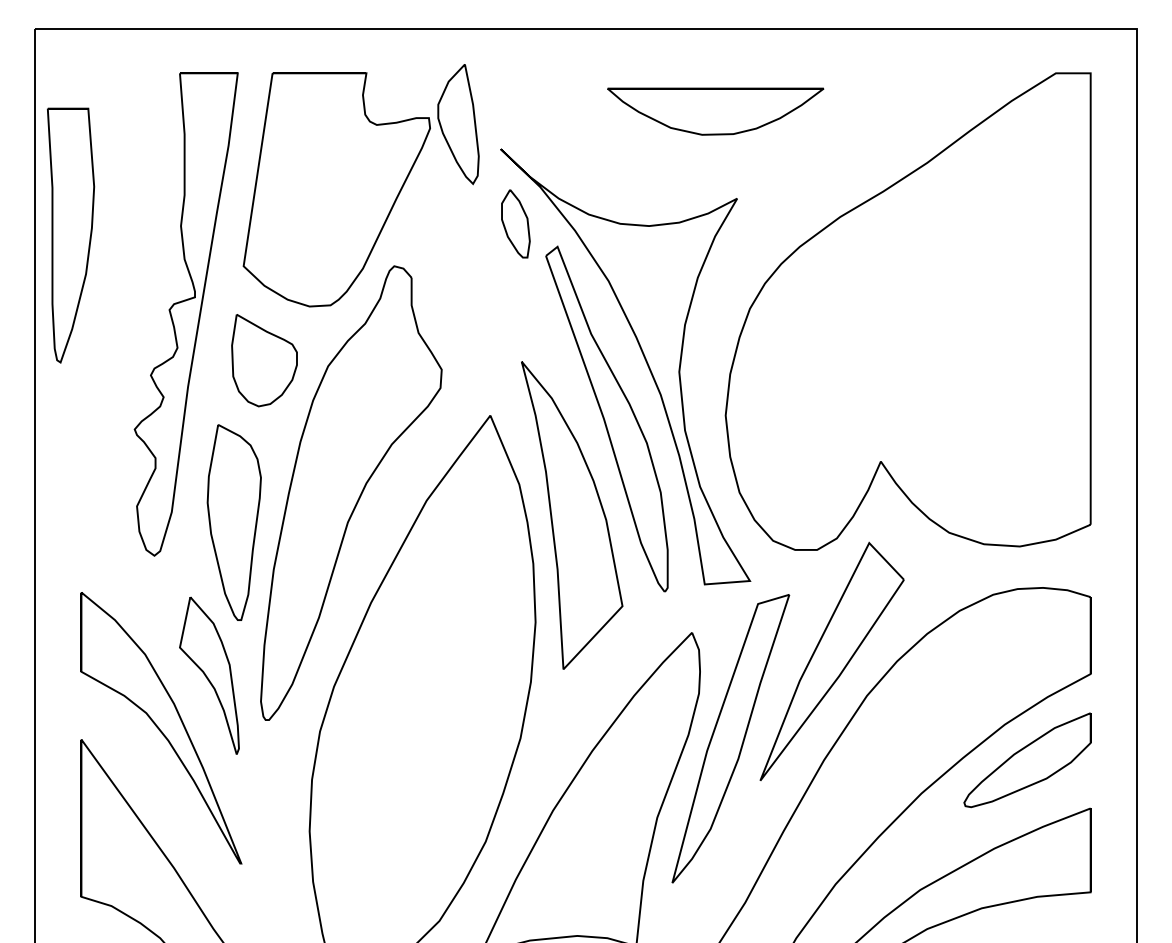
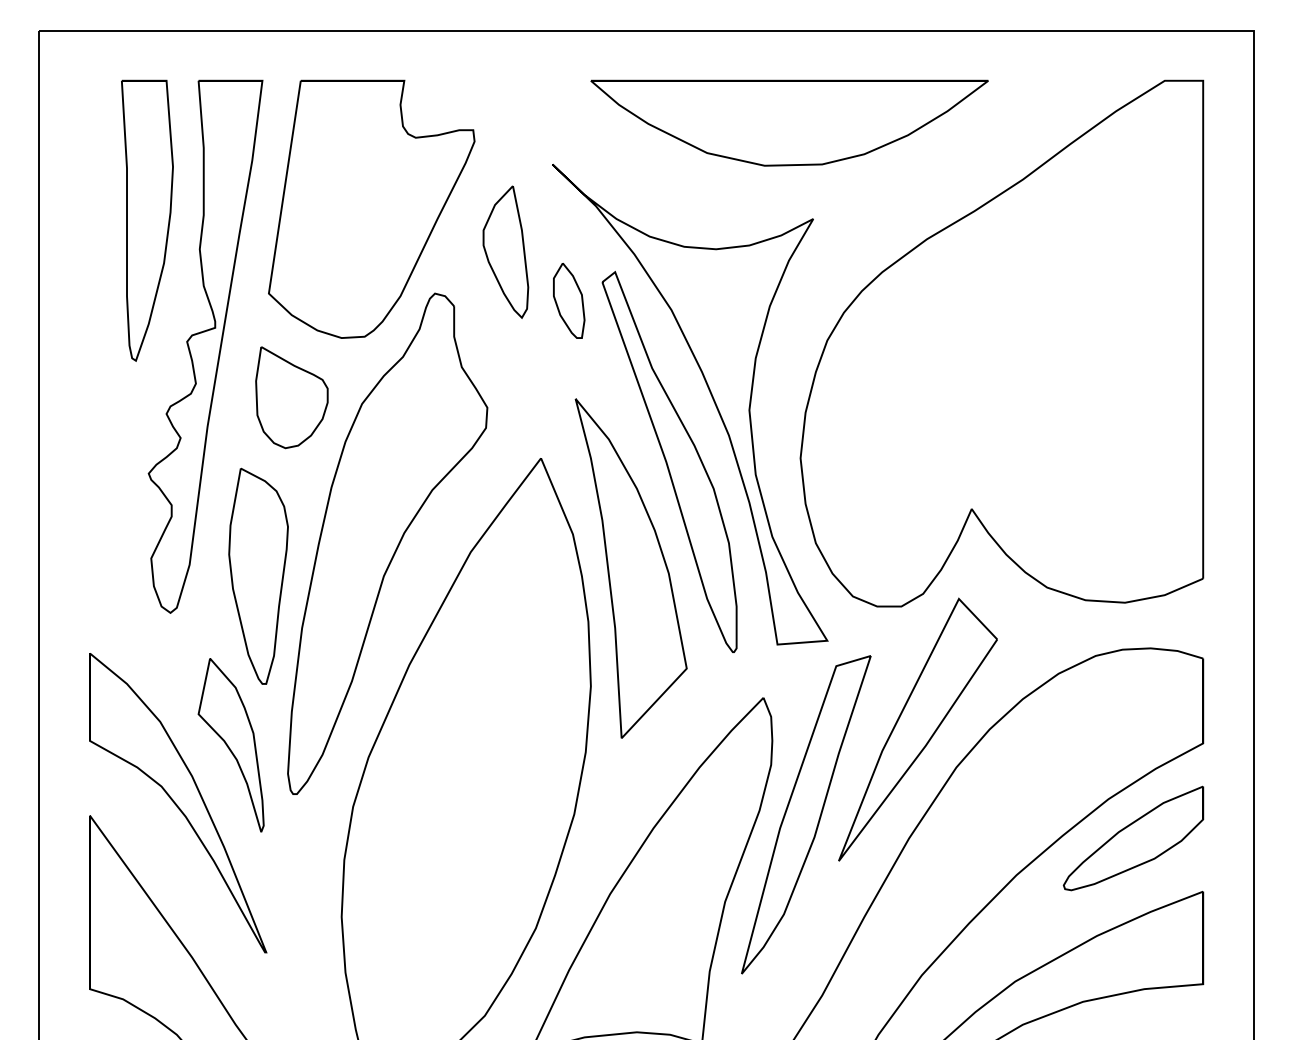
part: (715, 111) -> (789, 122), size x1.67
part: (458, 123) -> (505, 251), moved
part: (516, 223) -> (569, 300), moved
part: (71, 235) -> (147, 220), moved

